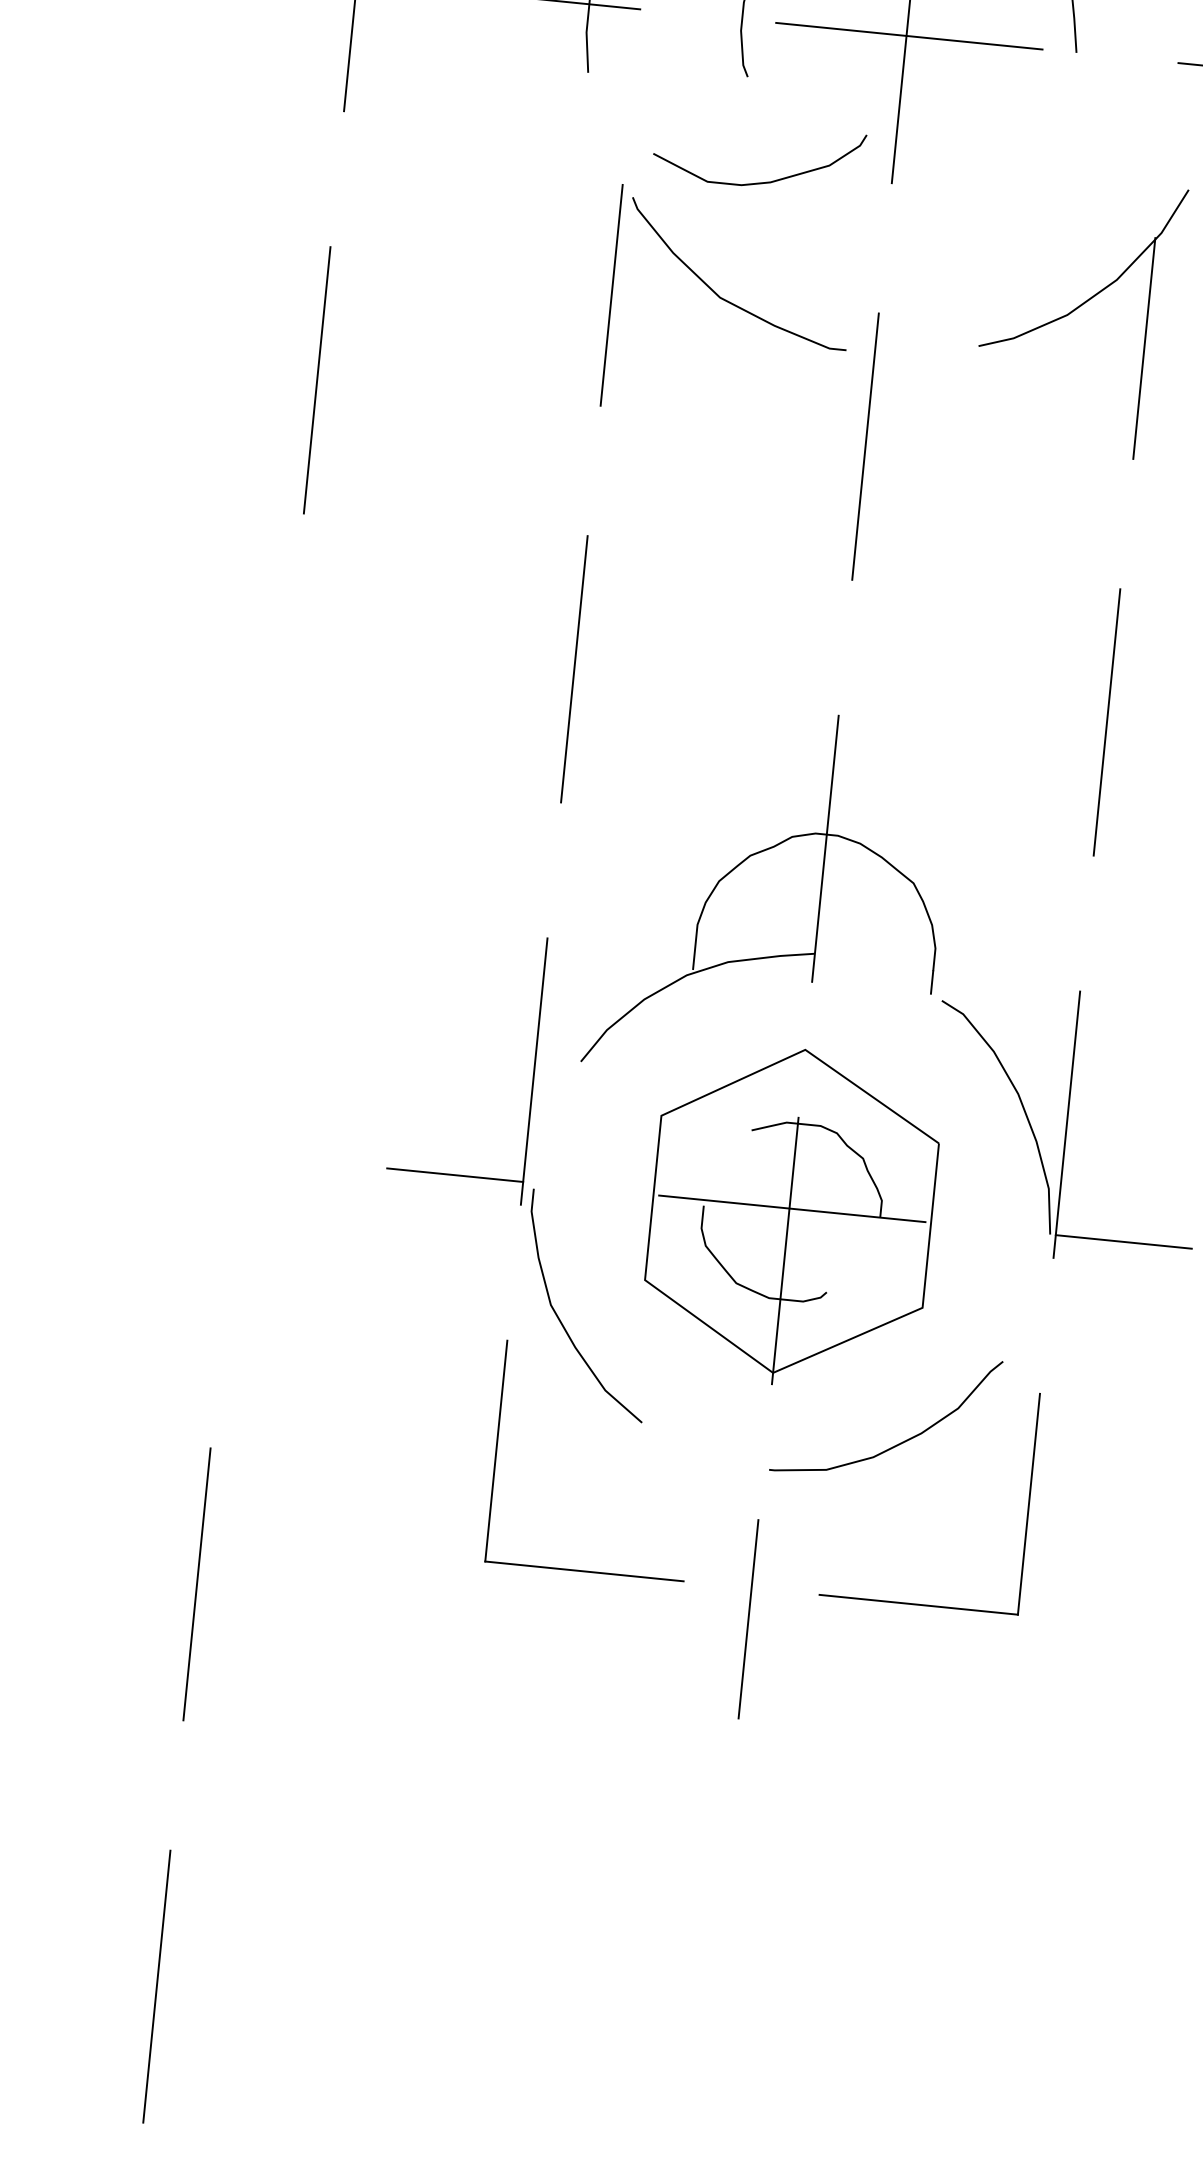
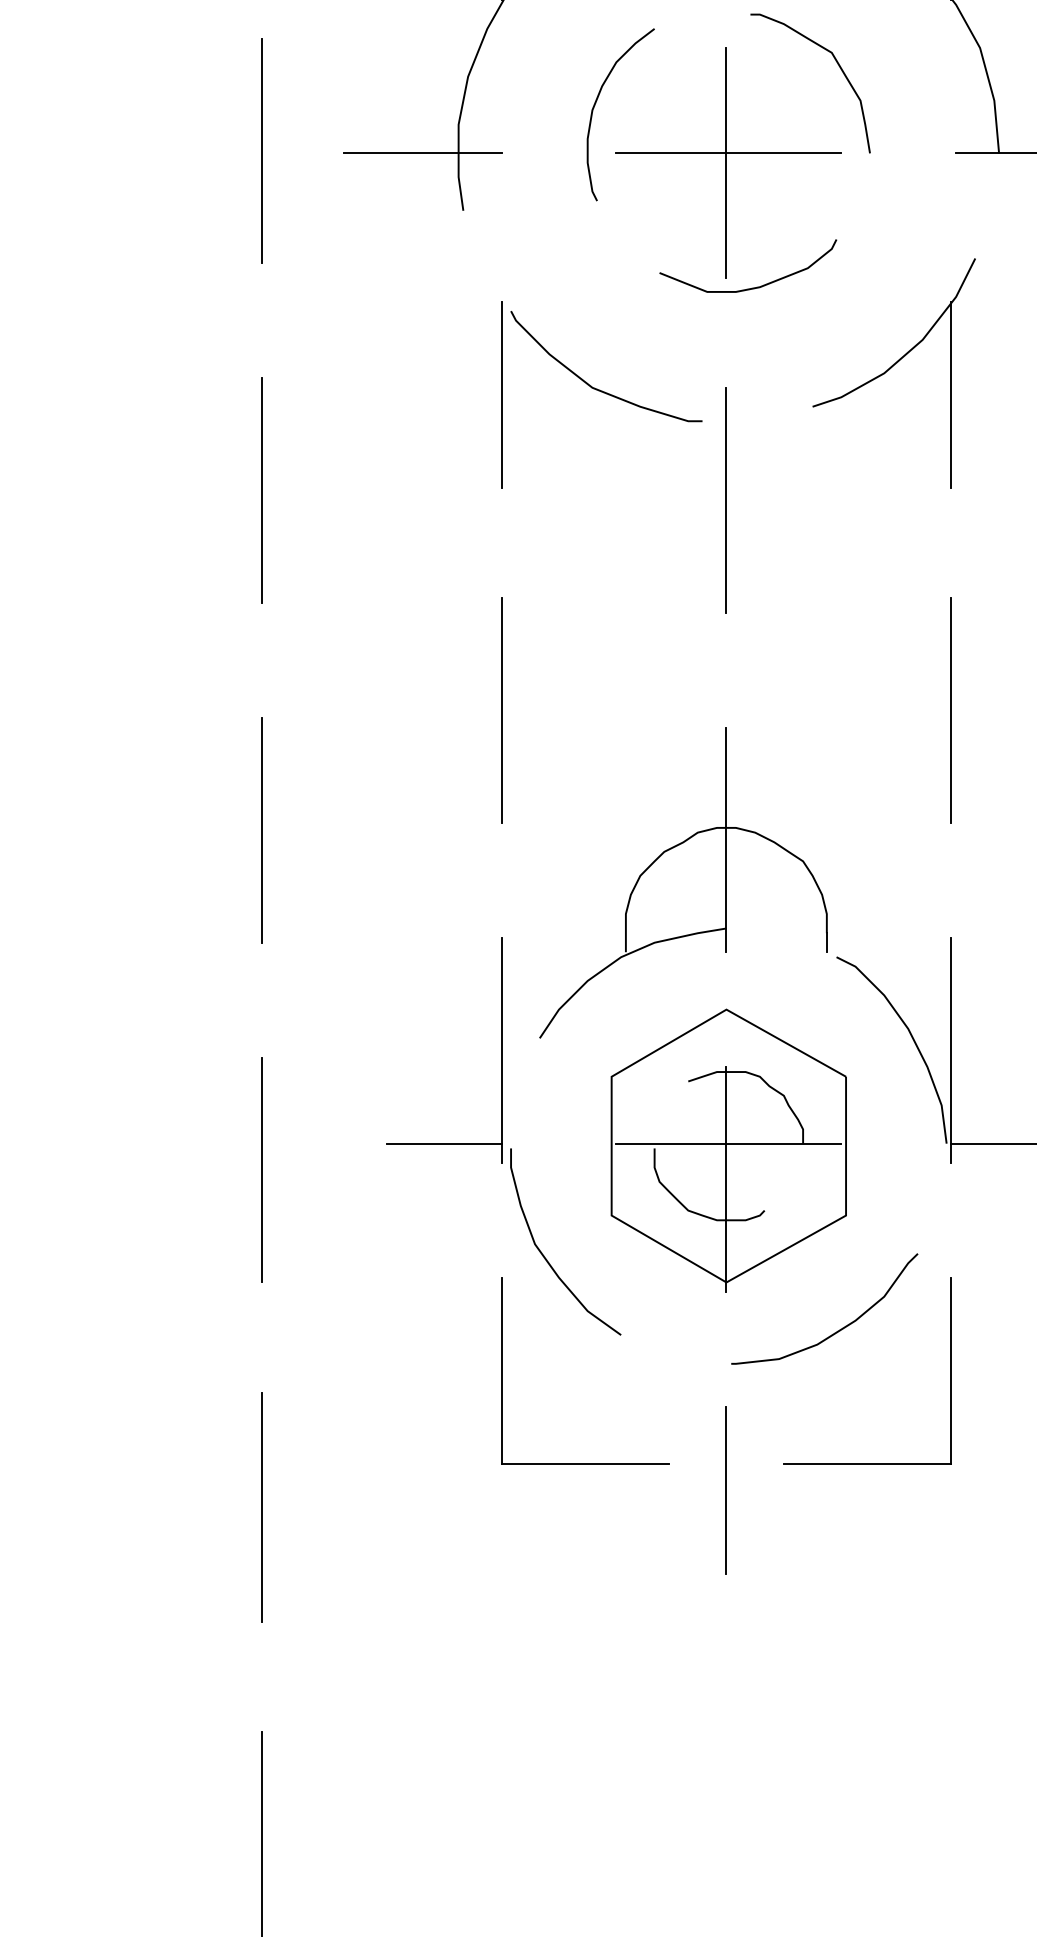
curve: (761, 181) -> (752, 287), moved
line: (277, 781) -> (262, 829), added
line: (237, 1184) -> (262, 1169), added

